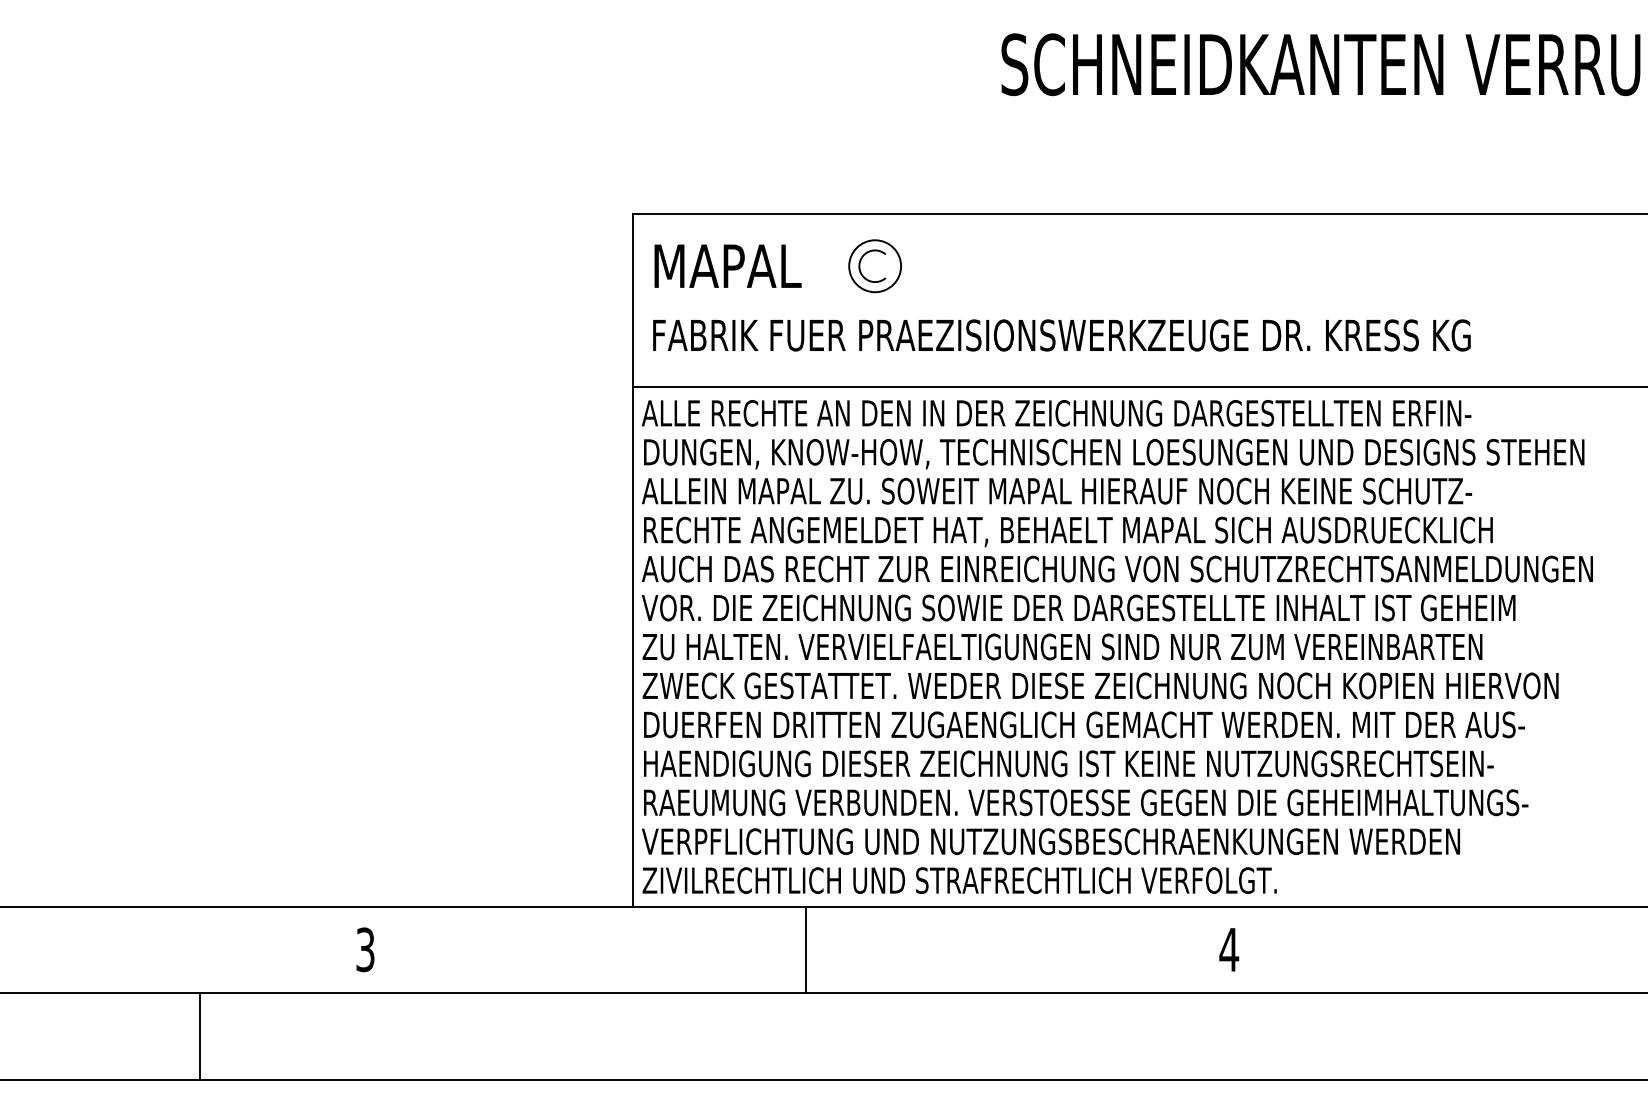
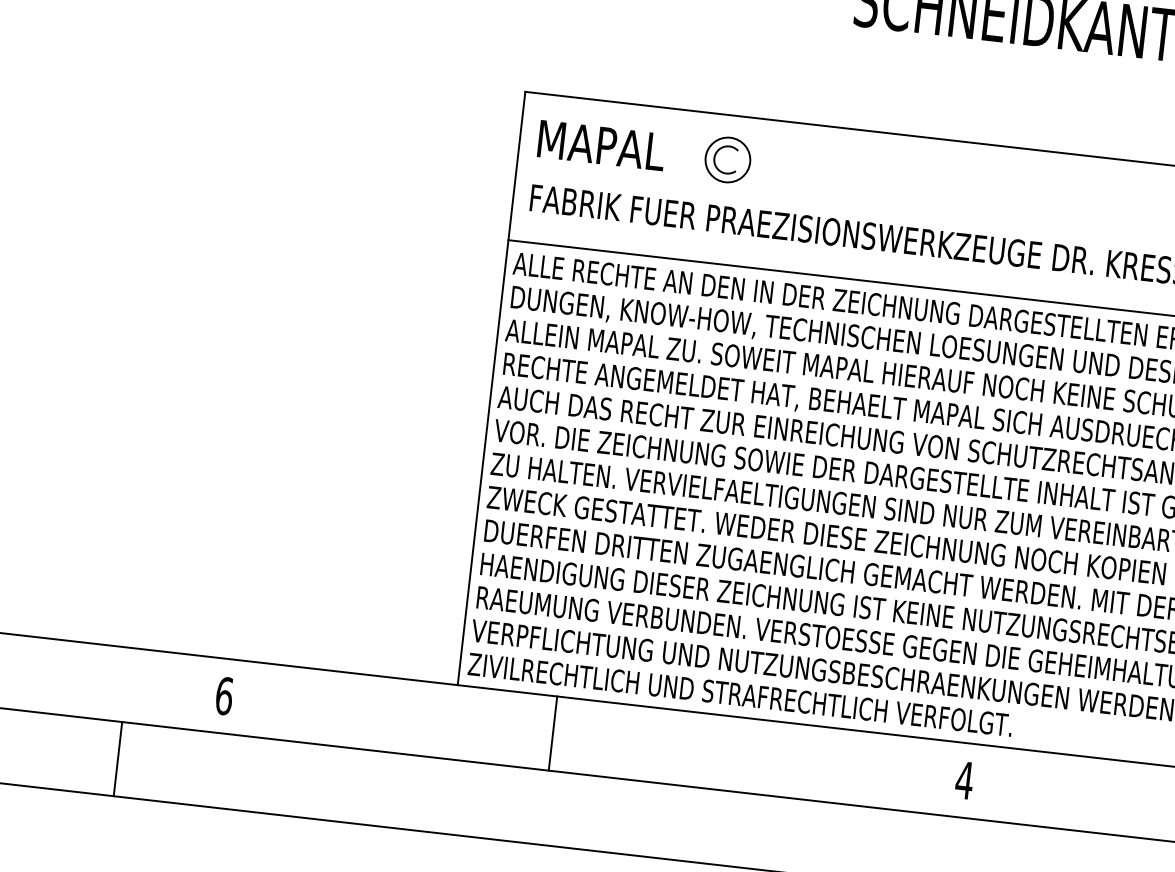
text: (365, 949) -> (224, 695), 3 -> 6
line: (805, 949) -> (552, 733), moved
line: (200, 1036) -> (118, 759), moved

